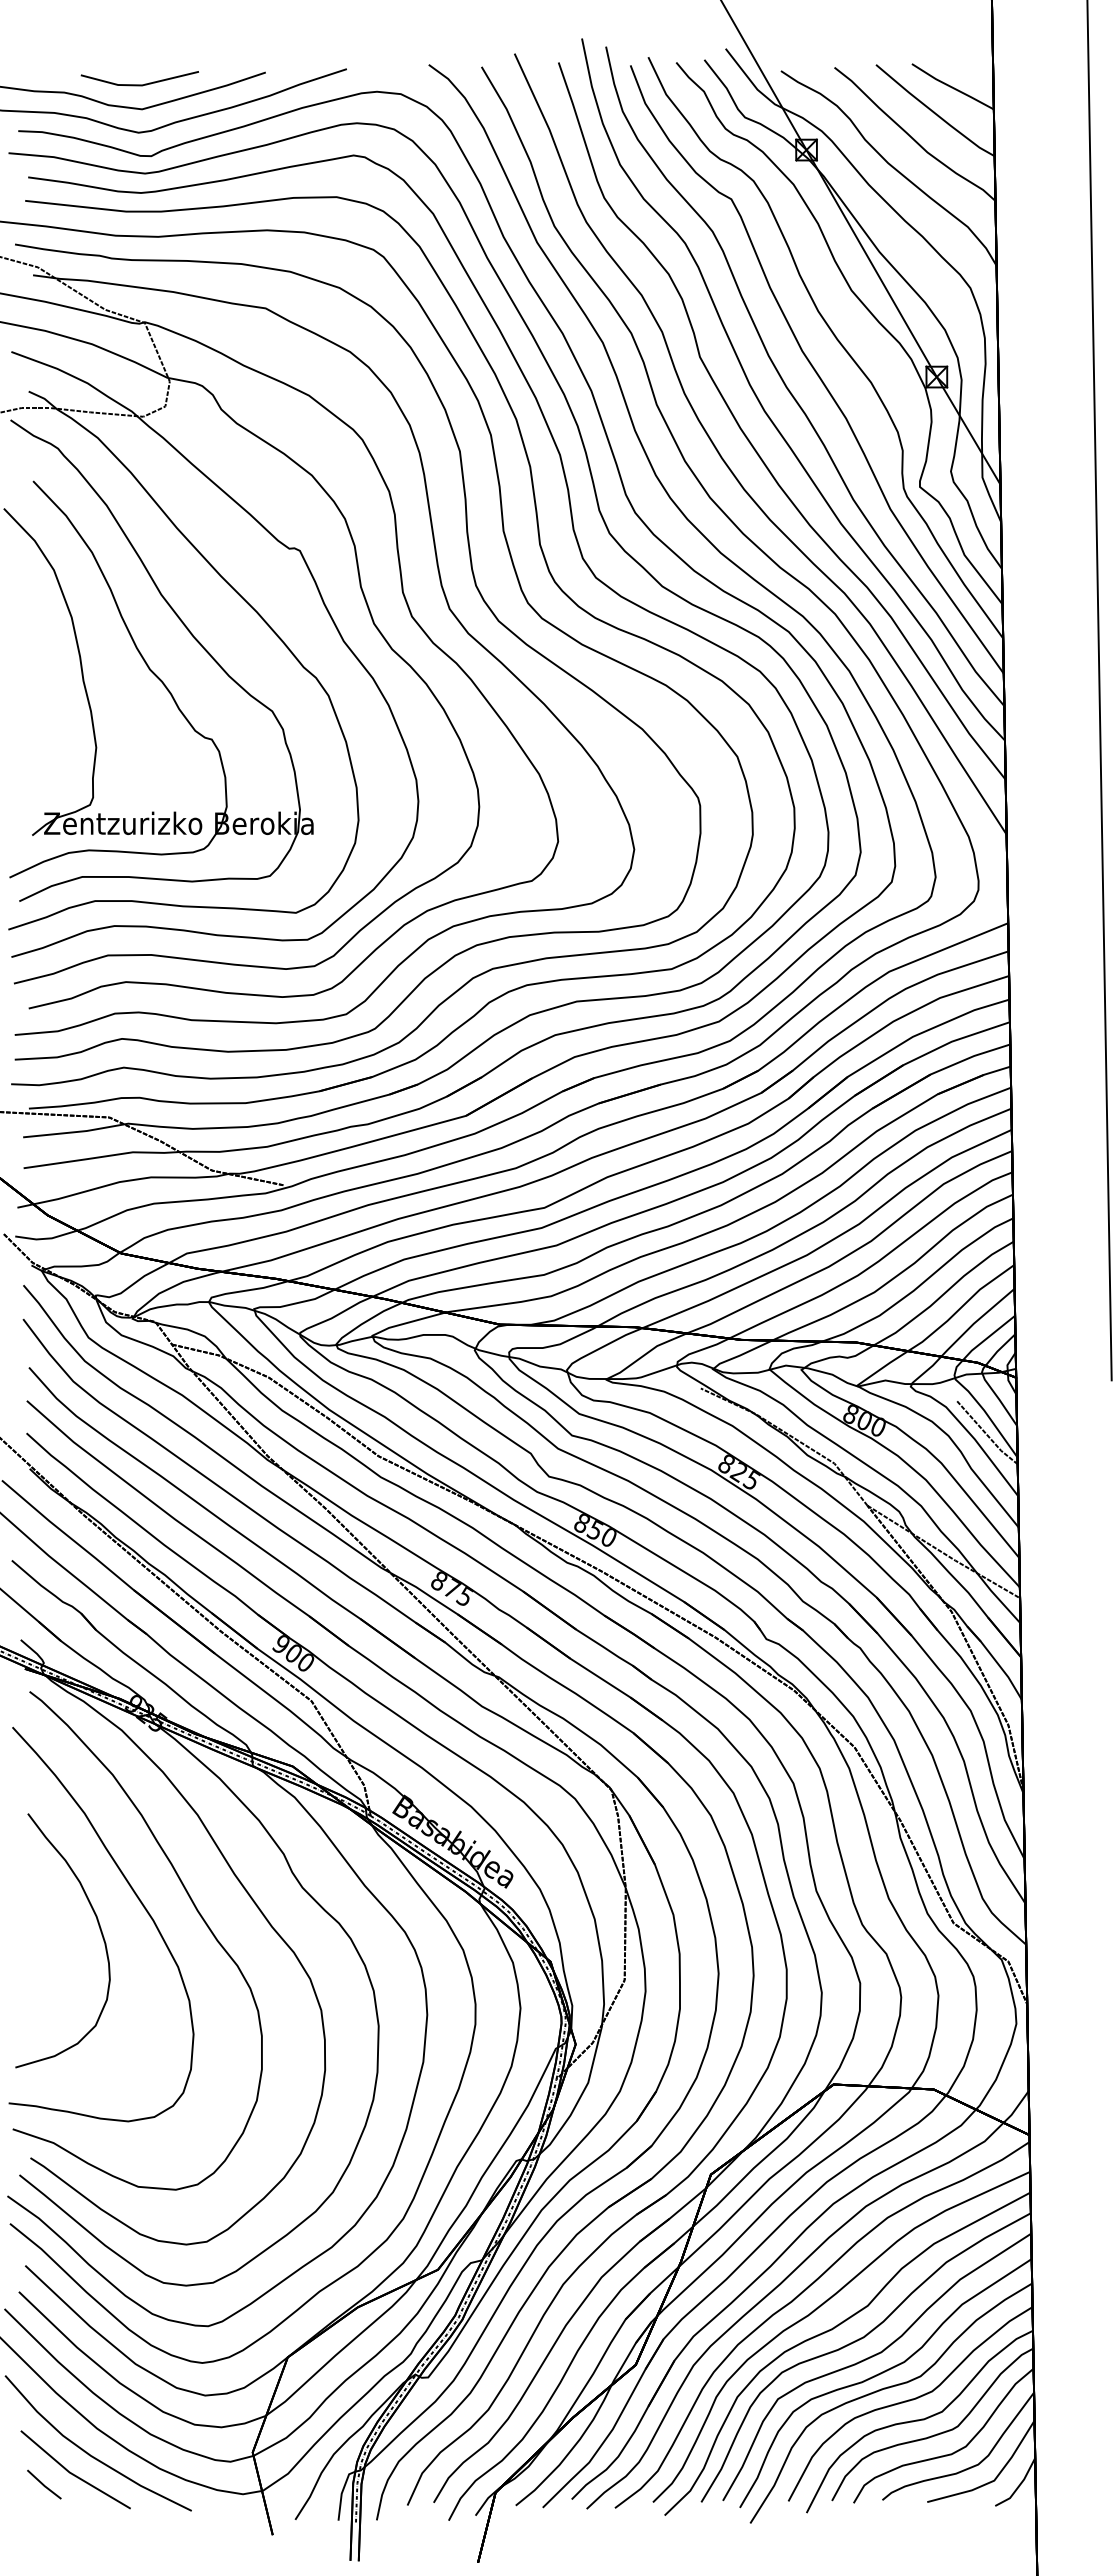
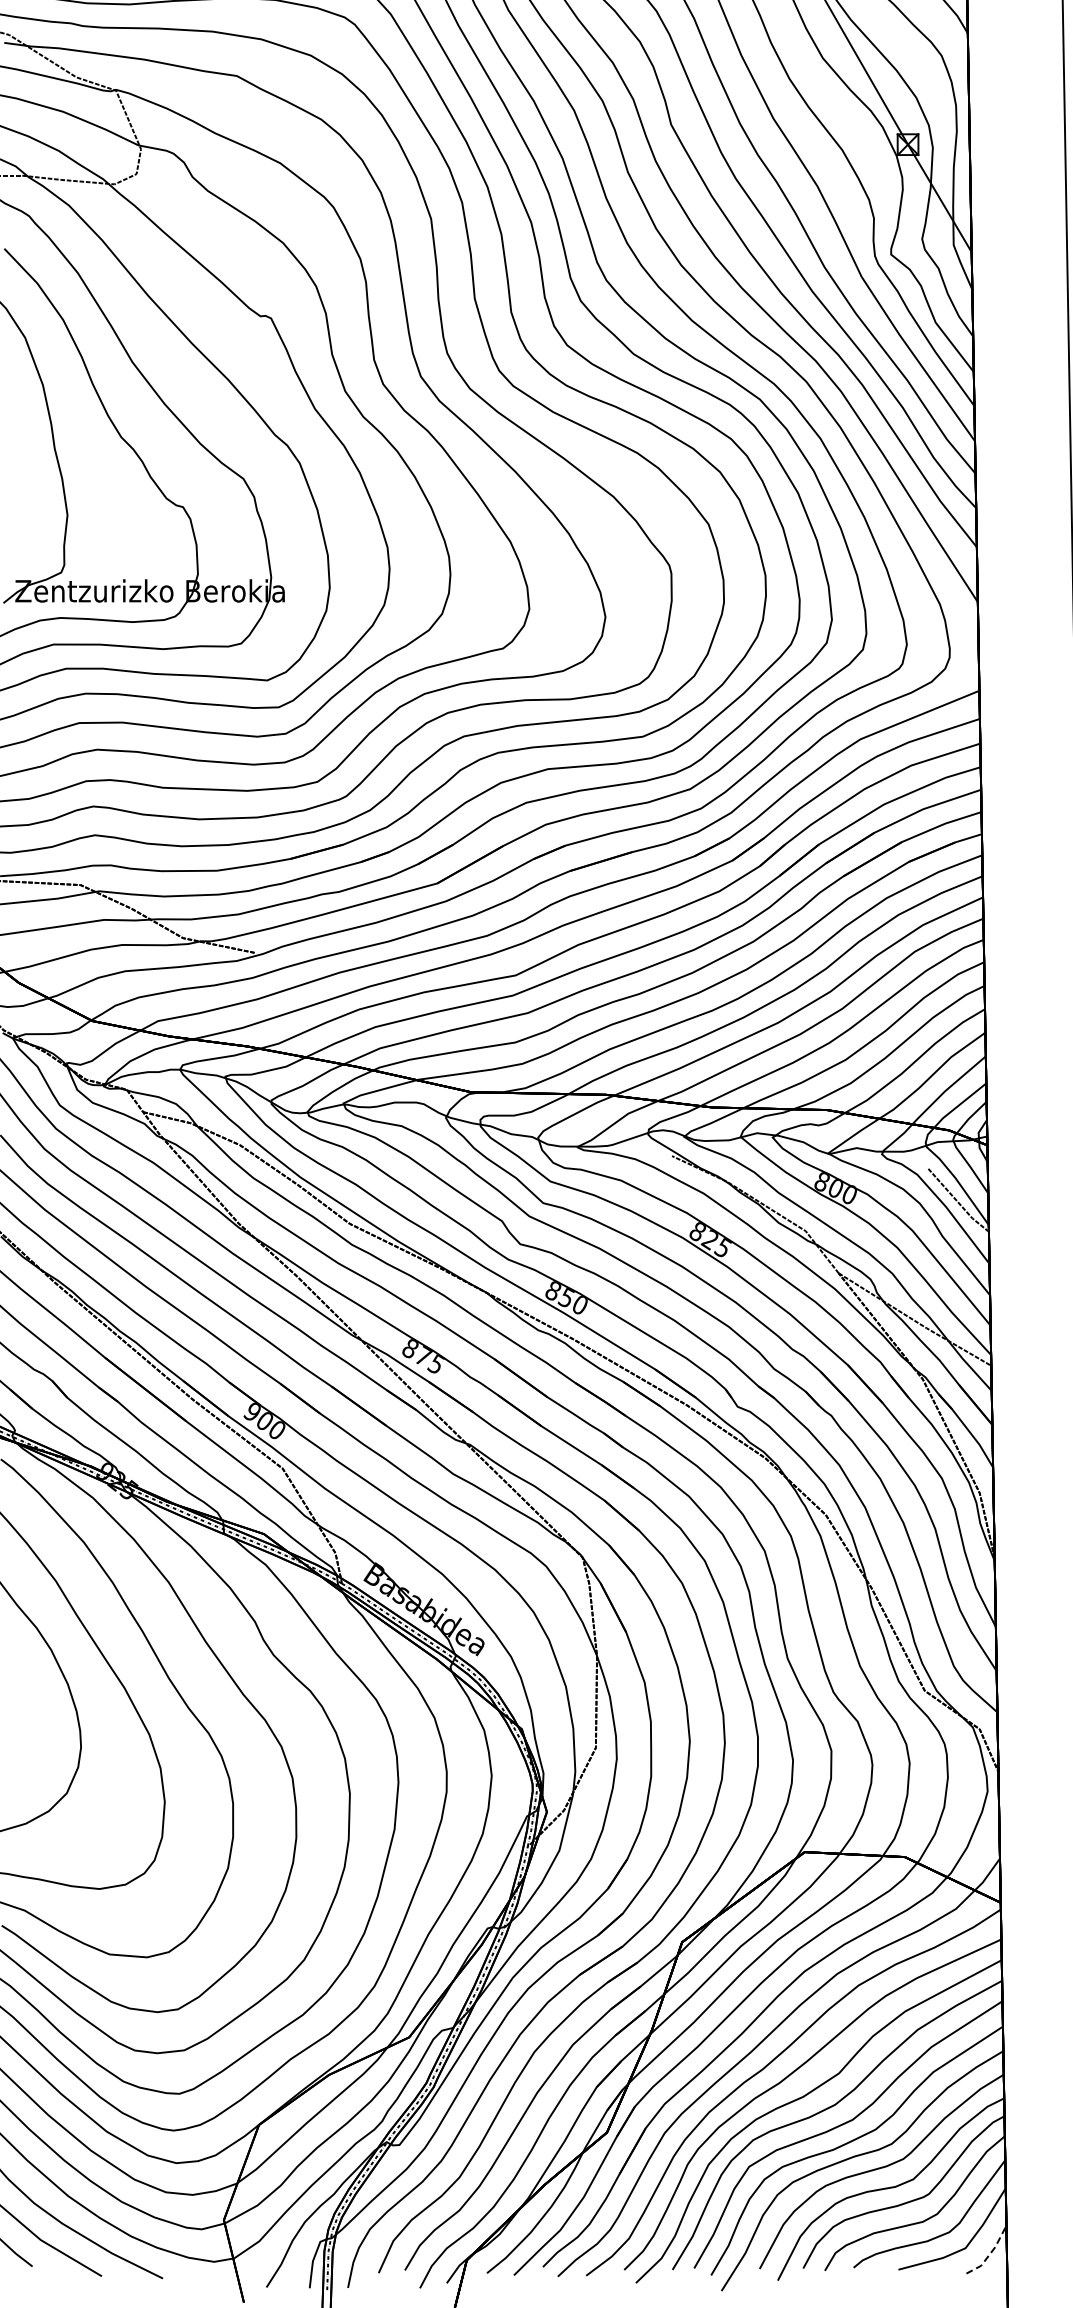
line: (1019, 2485) -> (990, 2253), solid -> dashed

